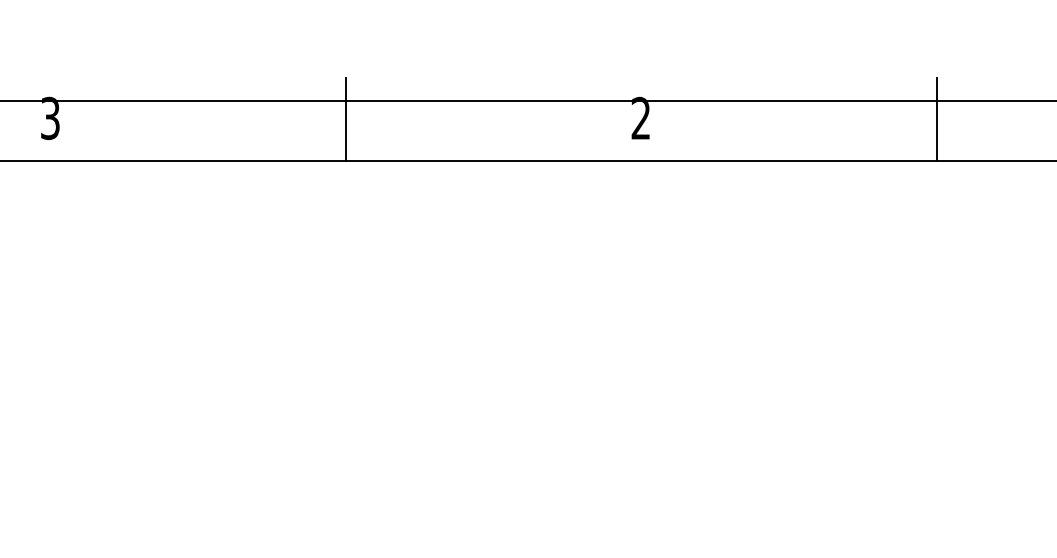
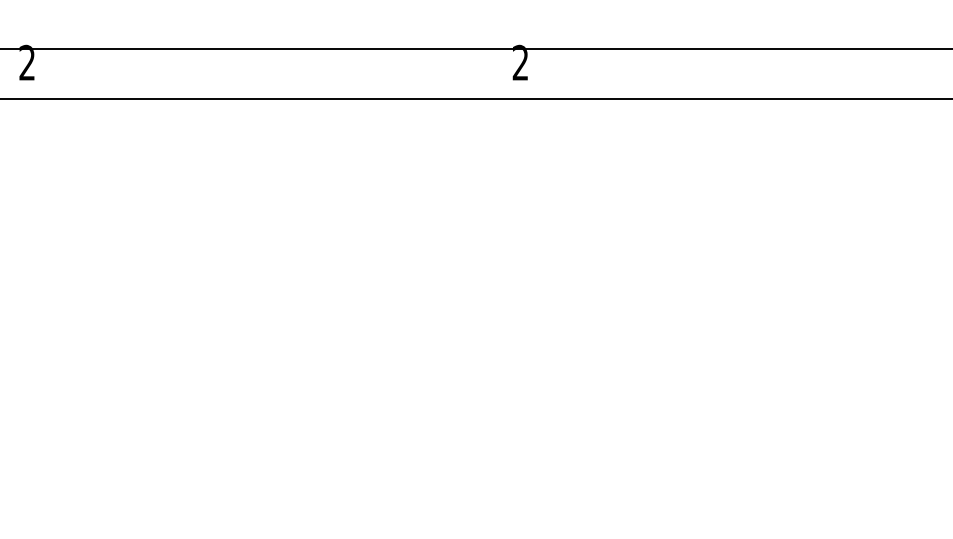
text: (49, 117) -> (26, 62), 3 -> 2
line: (346, 119) -> (274, 63), removed
line: (936, 119) -> (767, 63), removed

